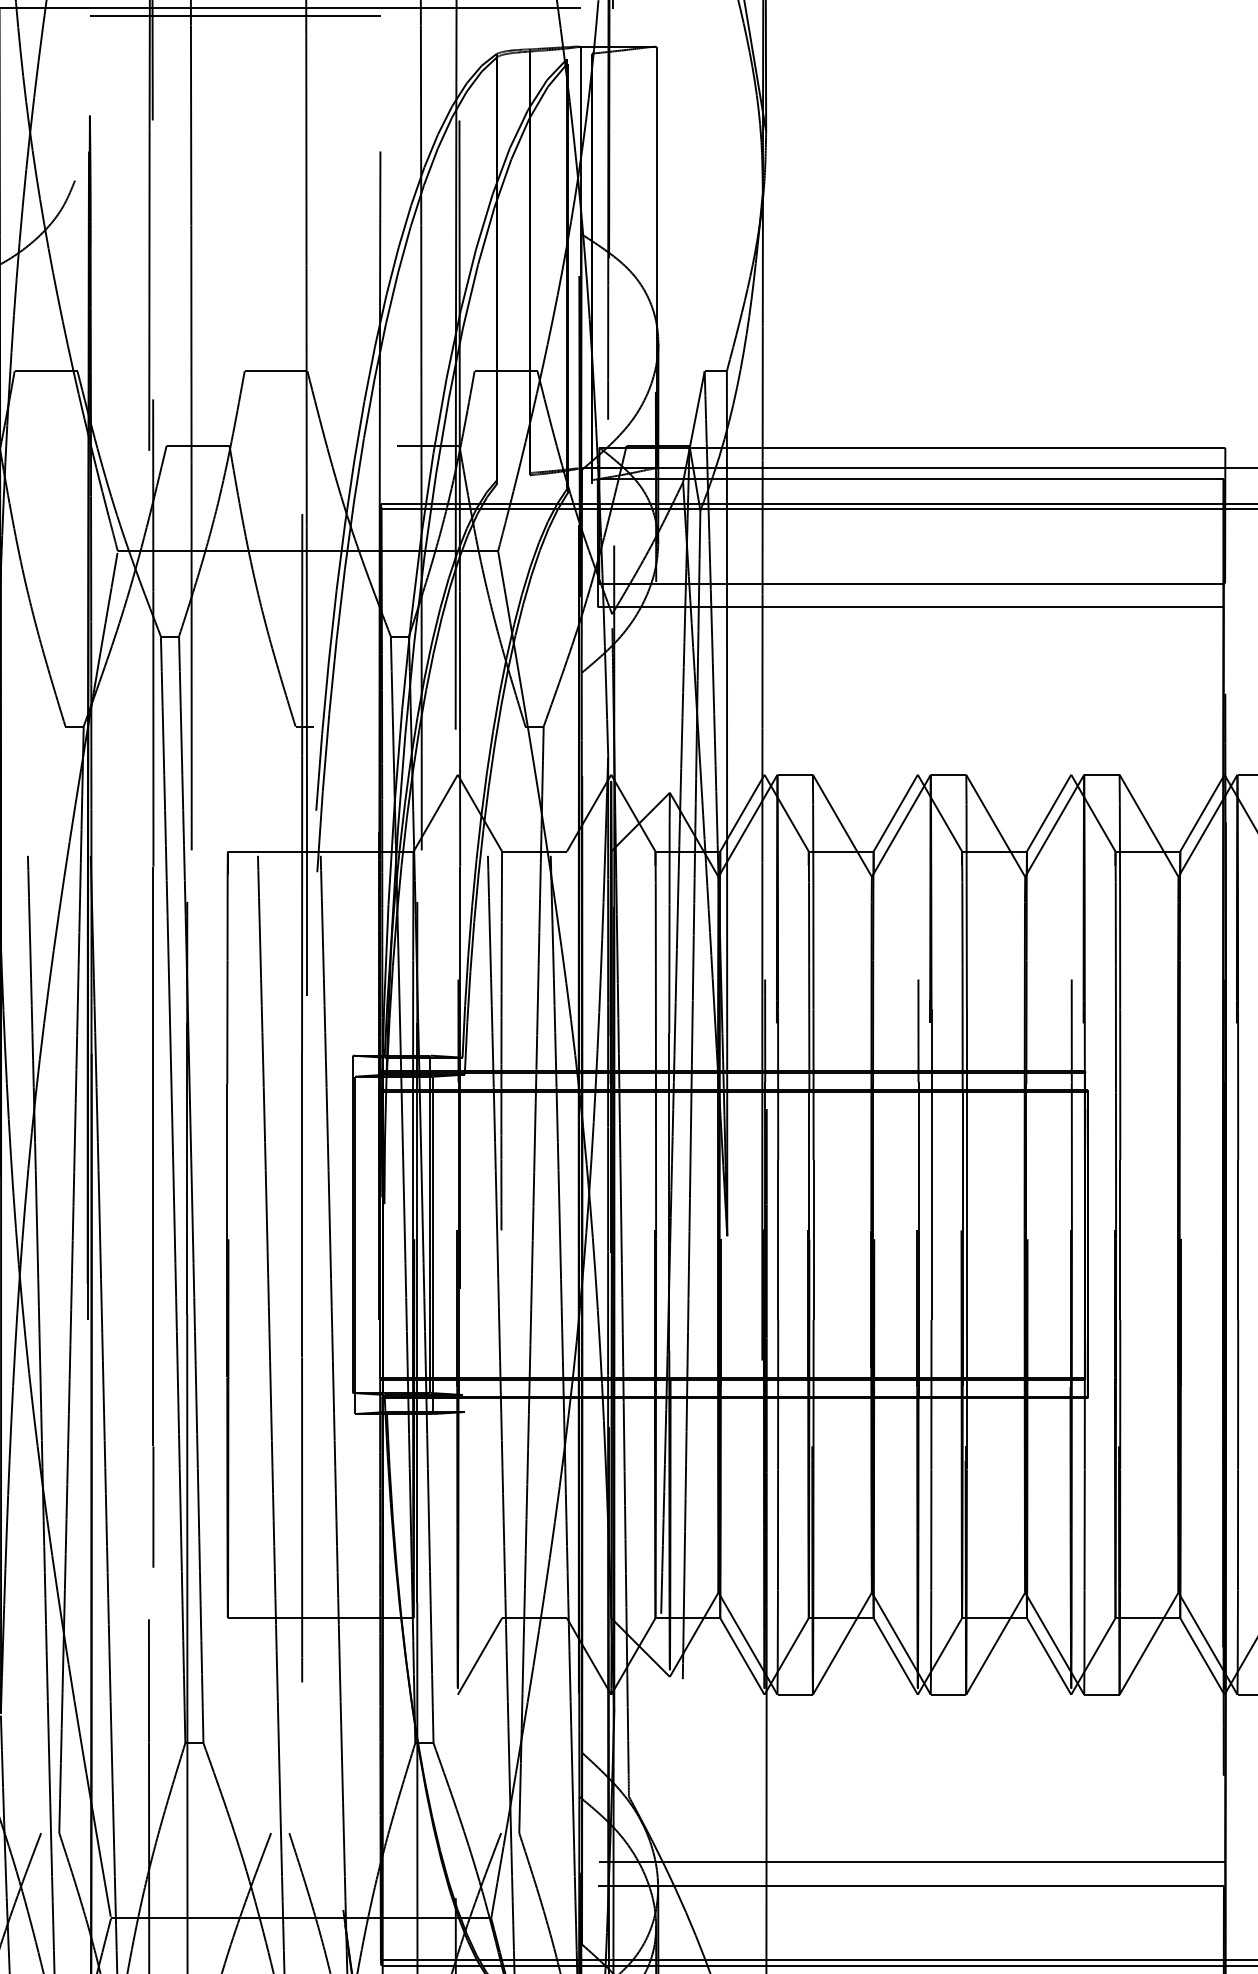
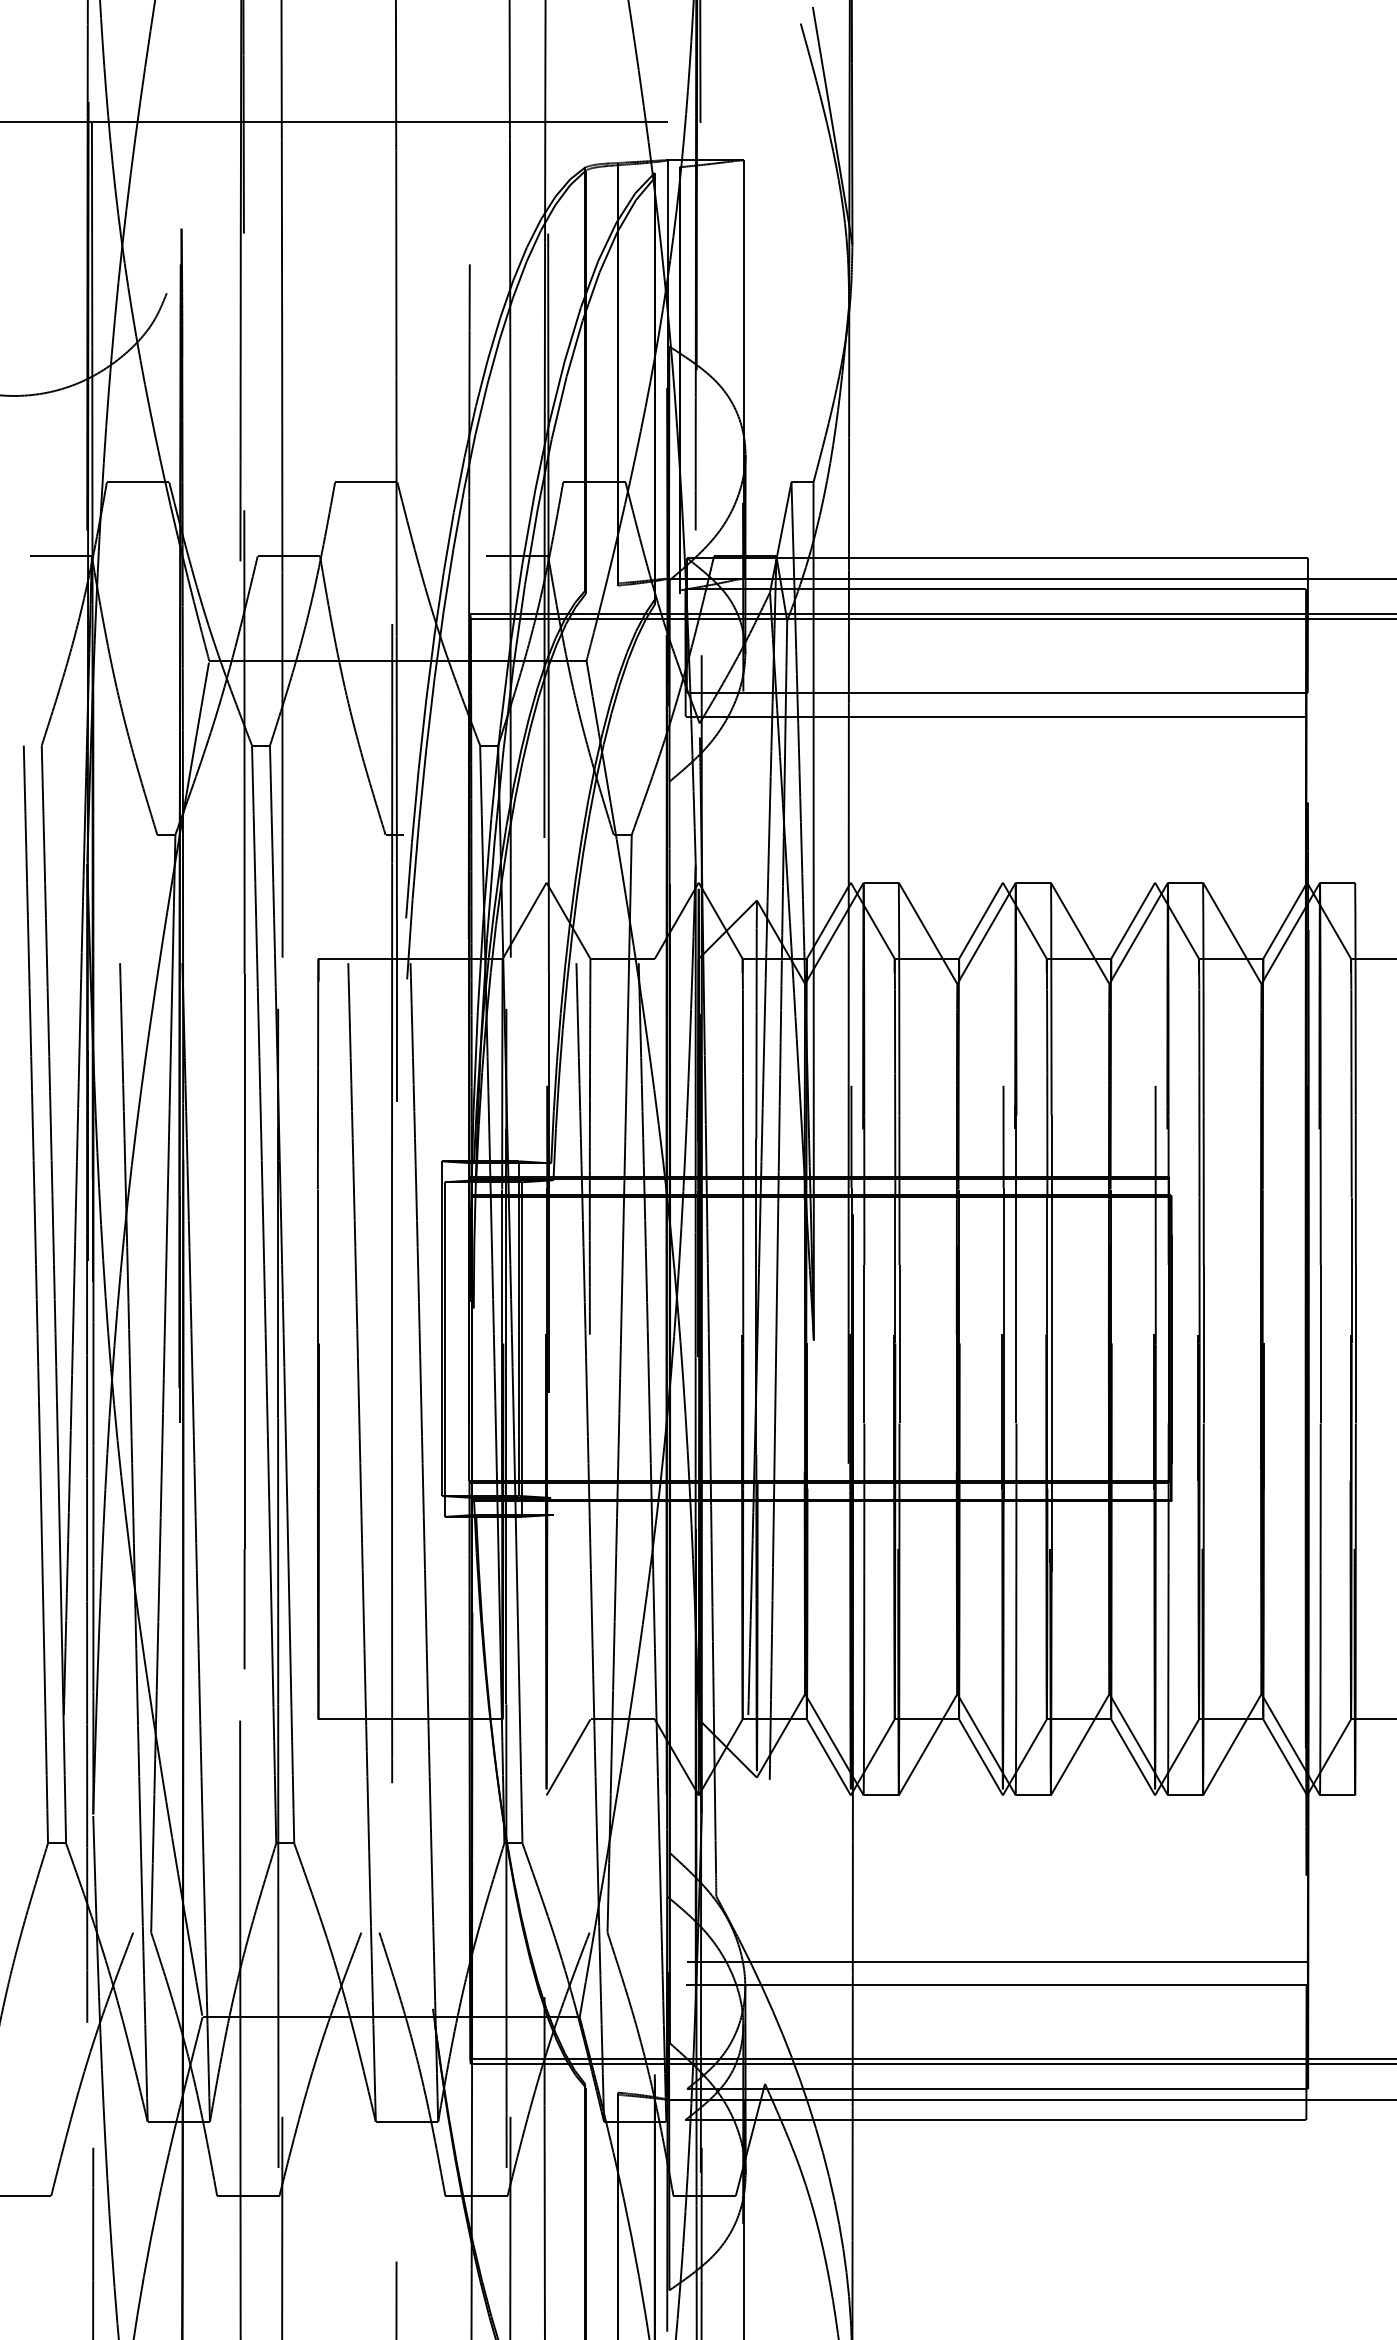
line: (234, 15) -> (325, 129), removed

